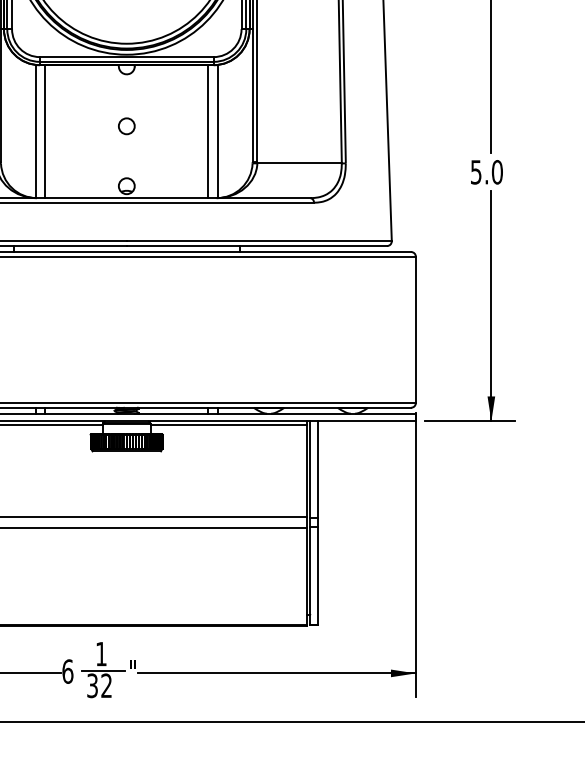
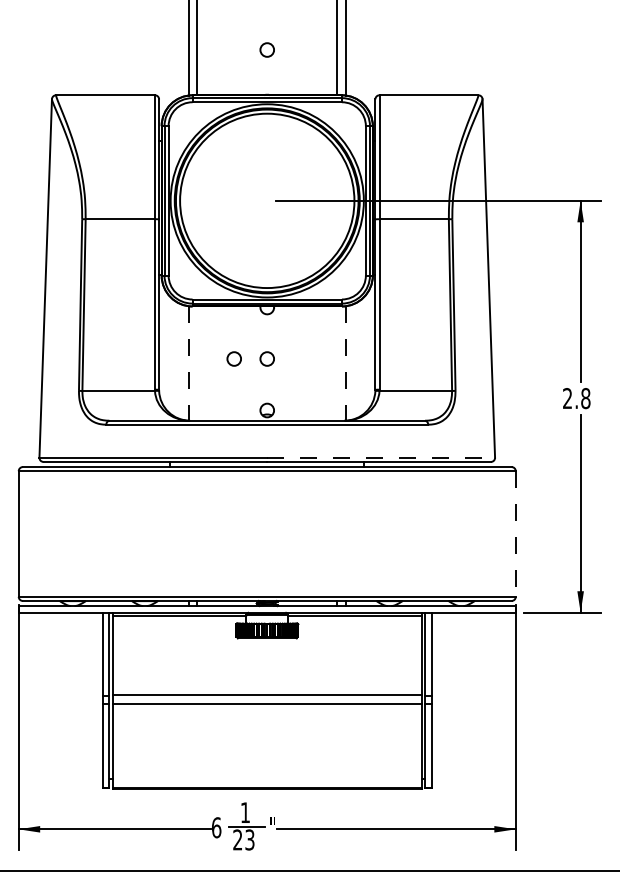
circle: (87, 125) -> (233, 358), added
line: (45, 131) -> (197, 363), removed
line: (208, 131) -> (337, 363), removed
line: (35, 132) -> (188, 364), solid -> dashed
line: (217, 132) -> (345, 364), solid -> dashed
text: (486, 172) -> (576, 398), 5.0 -> 2.8
line: (259, 240) -> (381, 457), solid -> dashed
line: (415, 330) -> (515, 534), solid -> dashed
text: (99, 685) -> (243, 839), 32 -> 23

